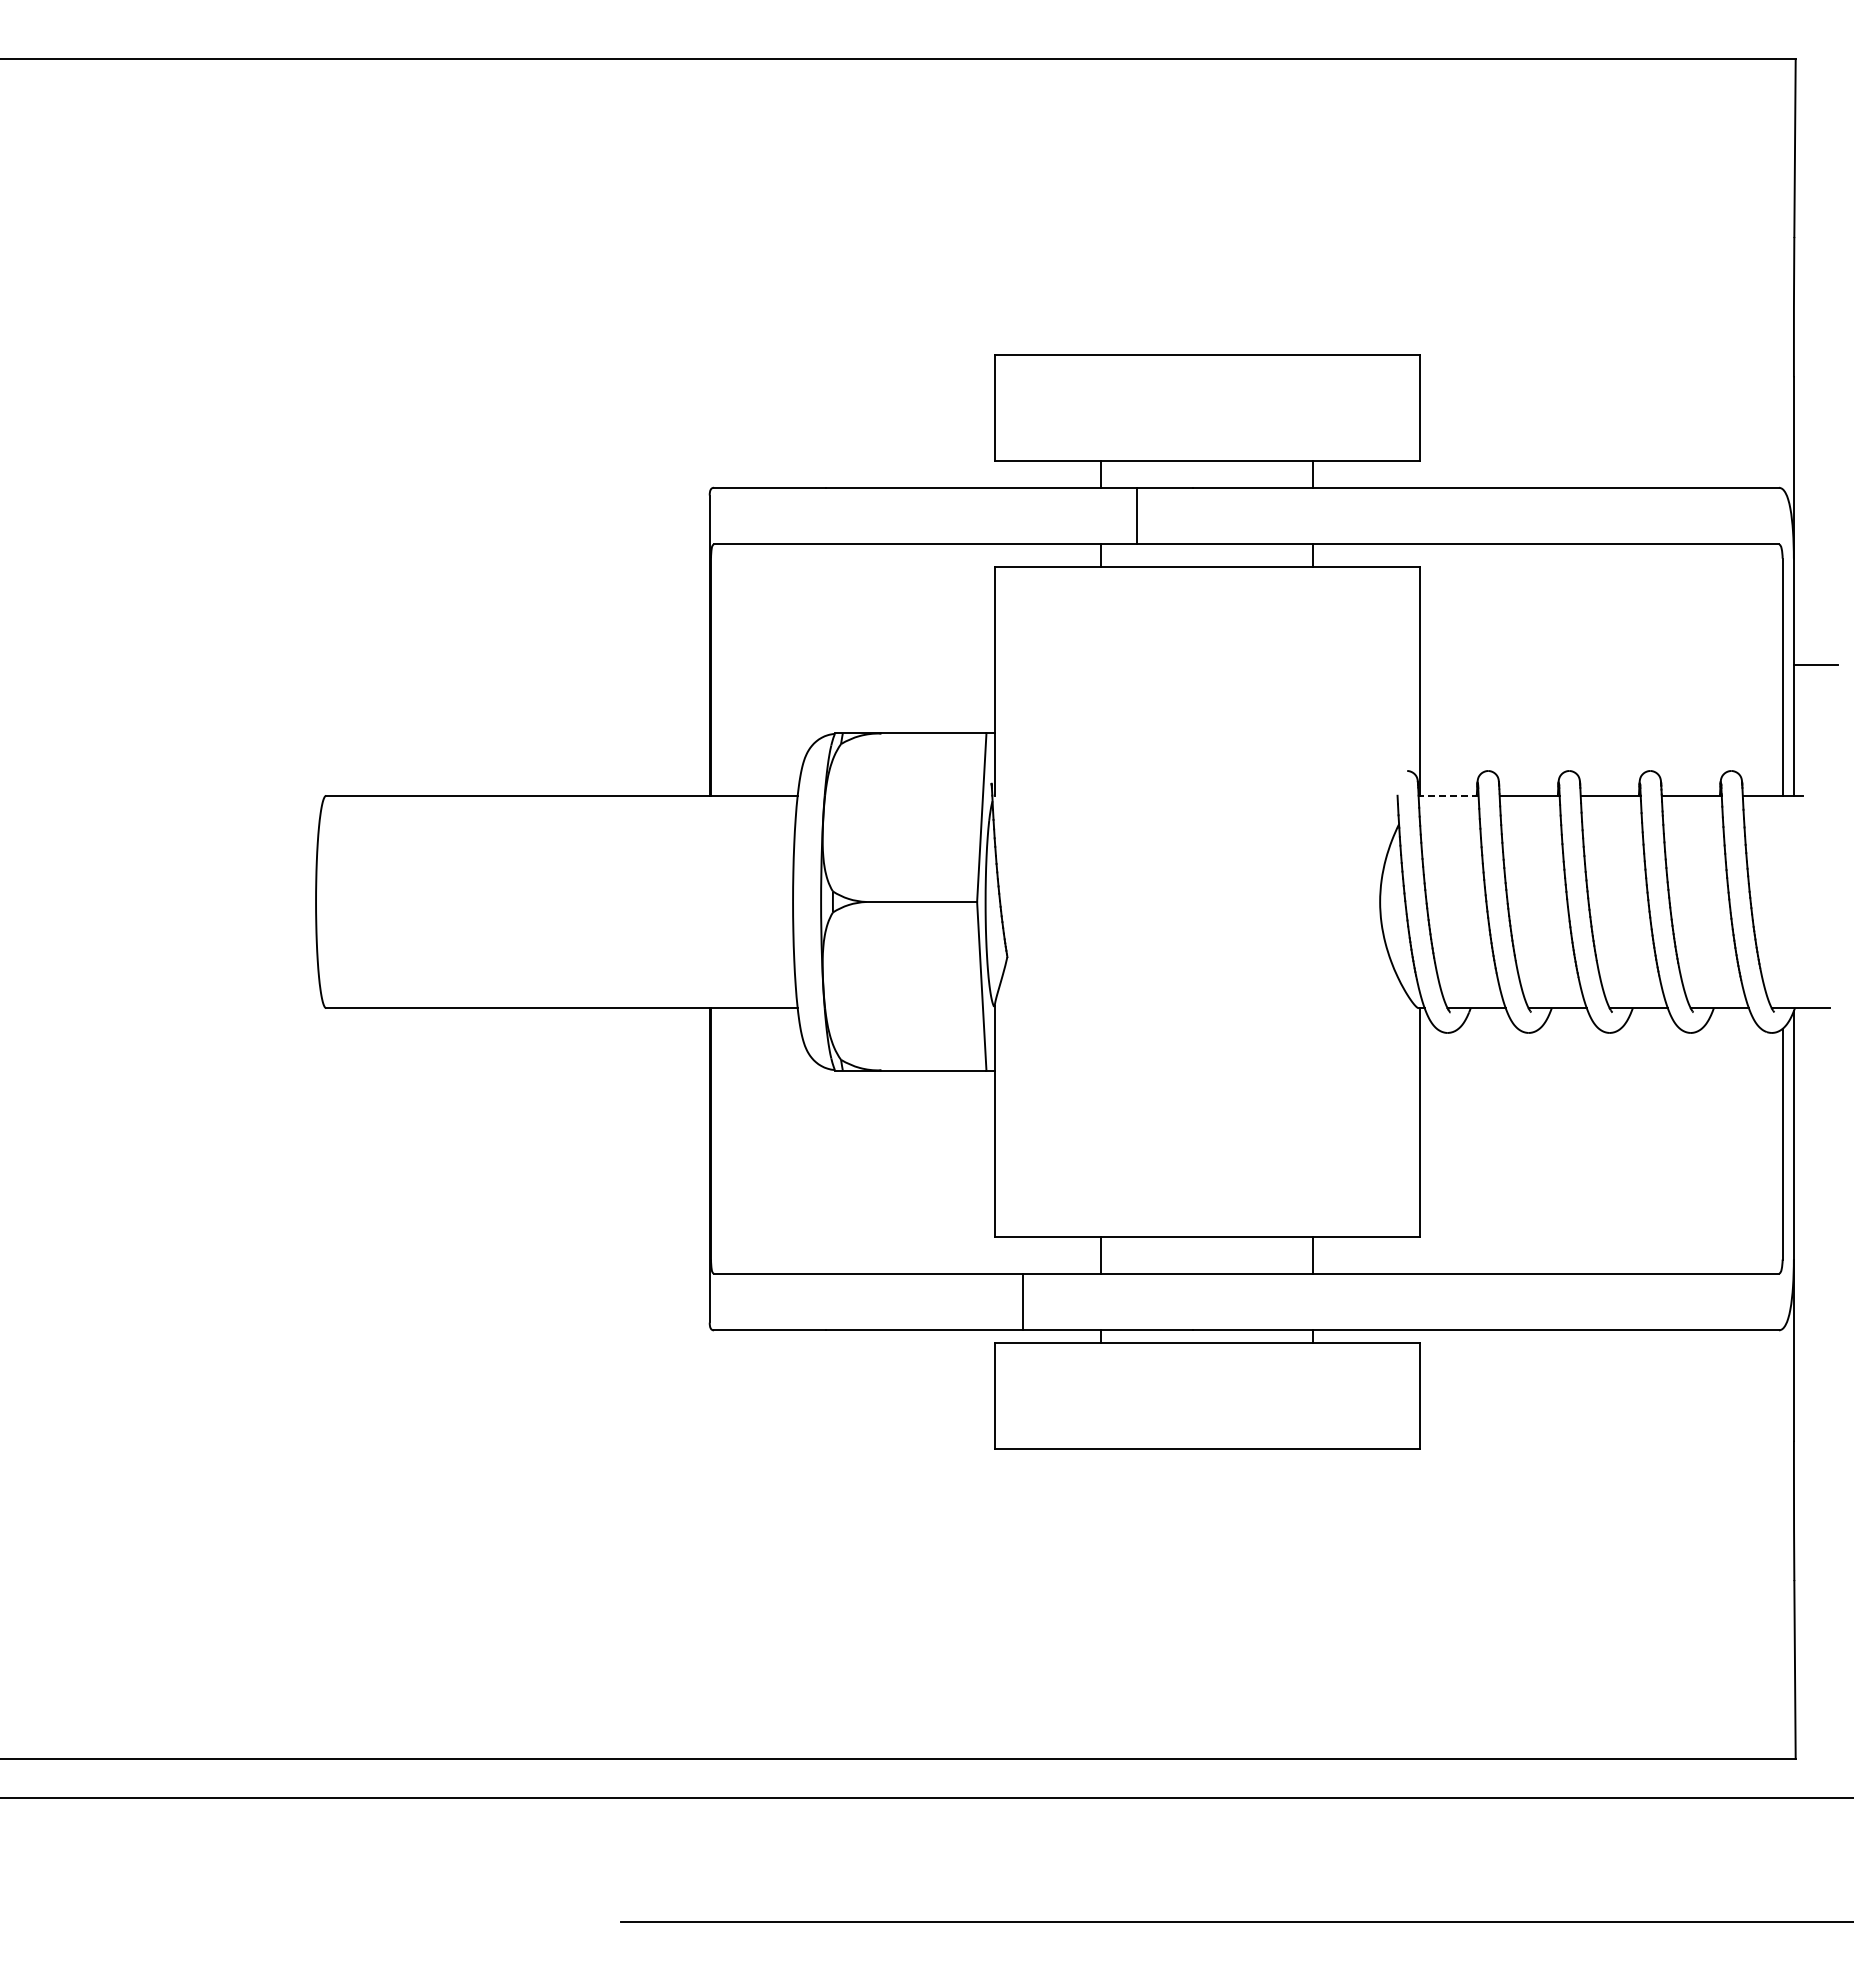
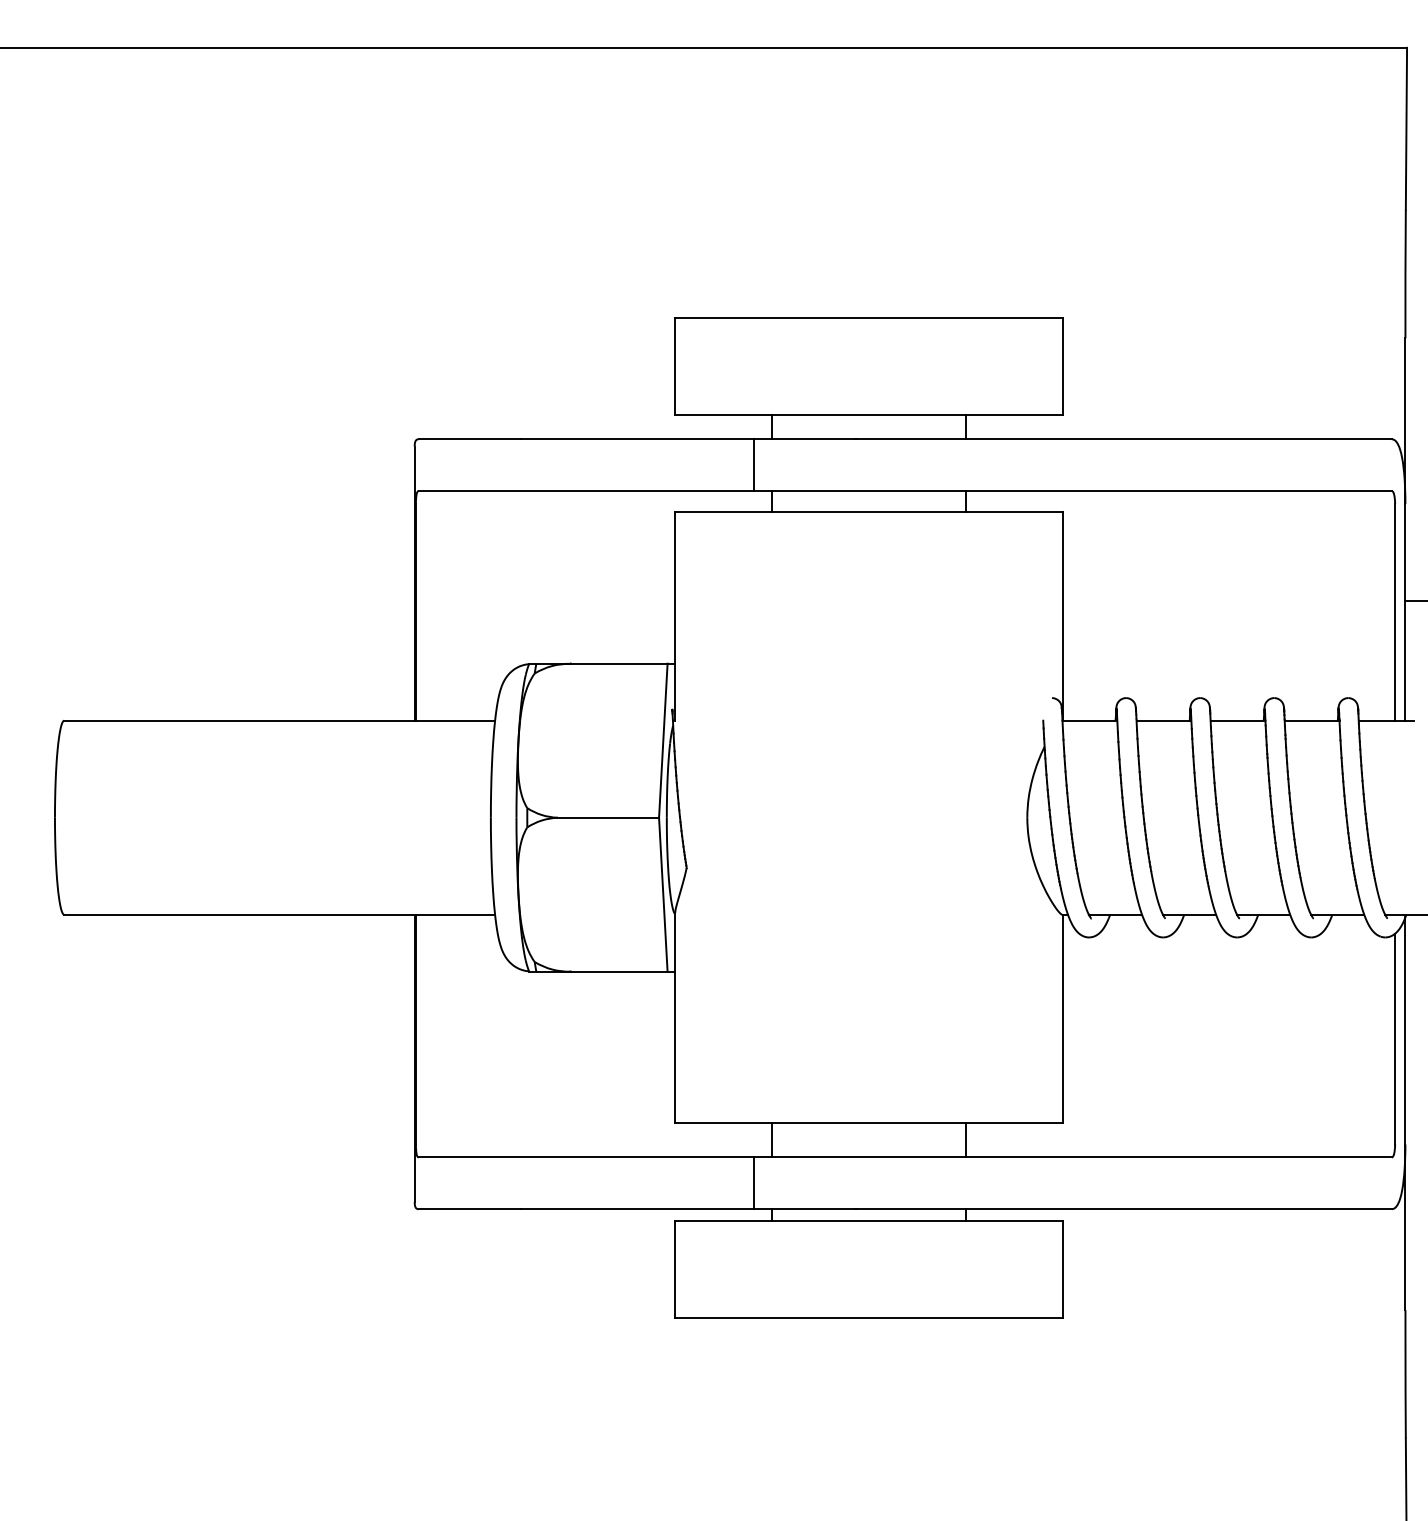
line: (1137, 515) -> (754, 464), moved
line: (1448, 795) -> (1089, 720), dashed -> solid
line: (1023, 1301) -> (754, 1182), moved

